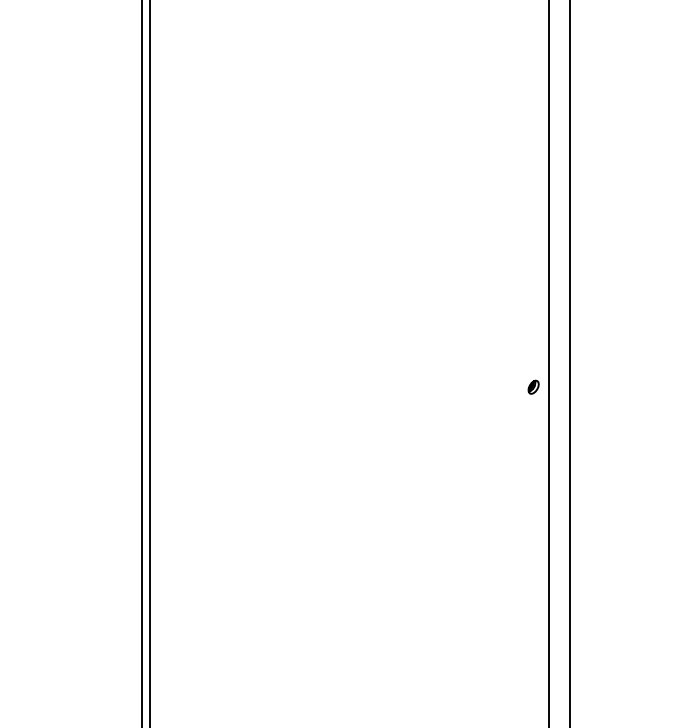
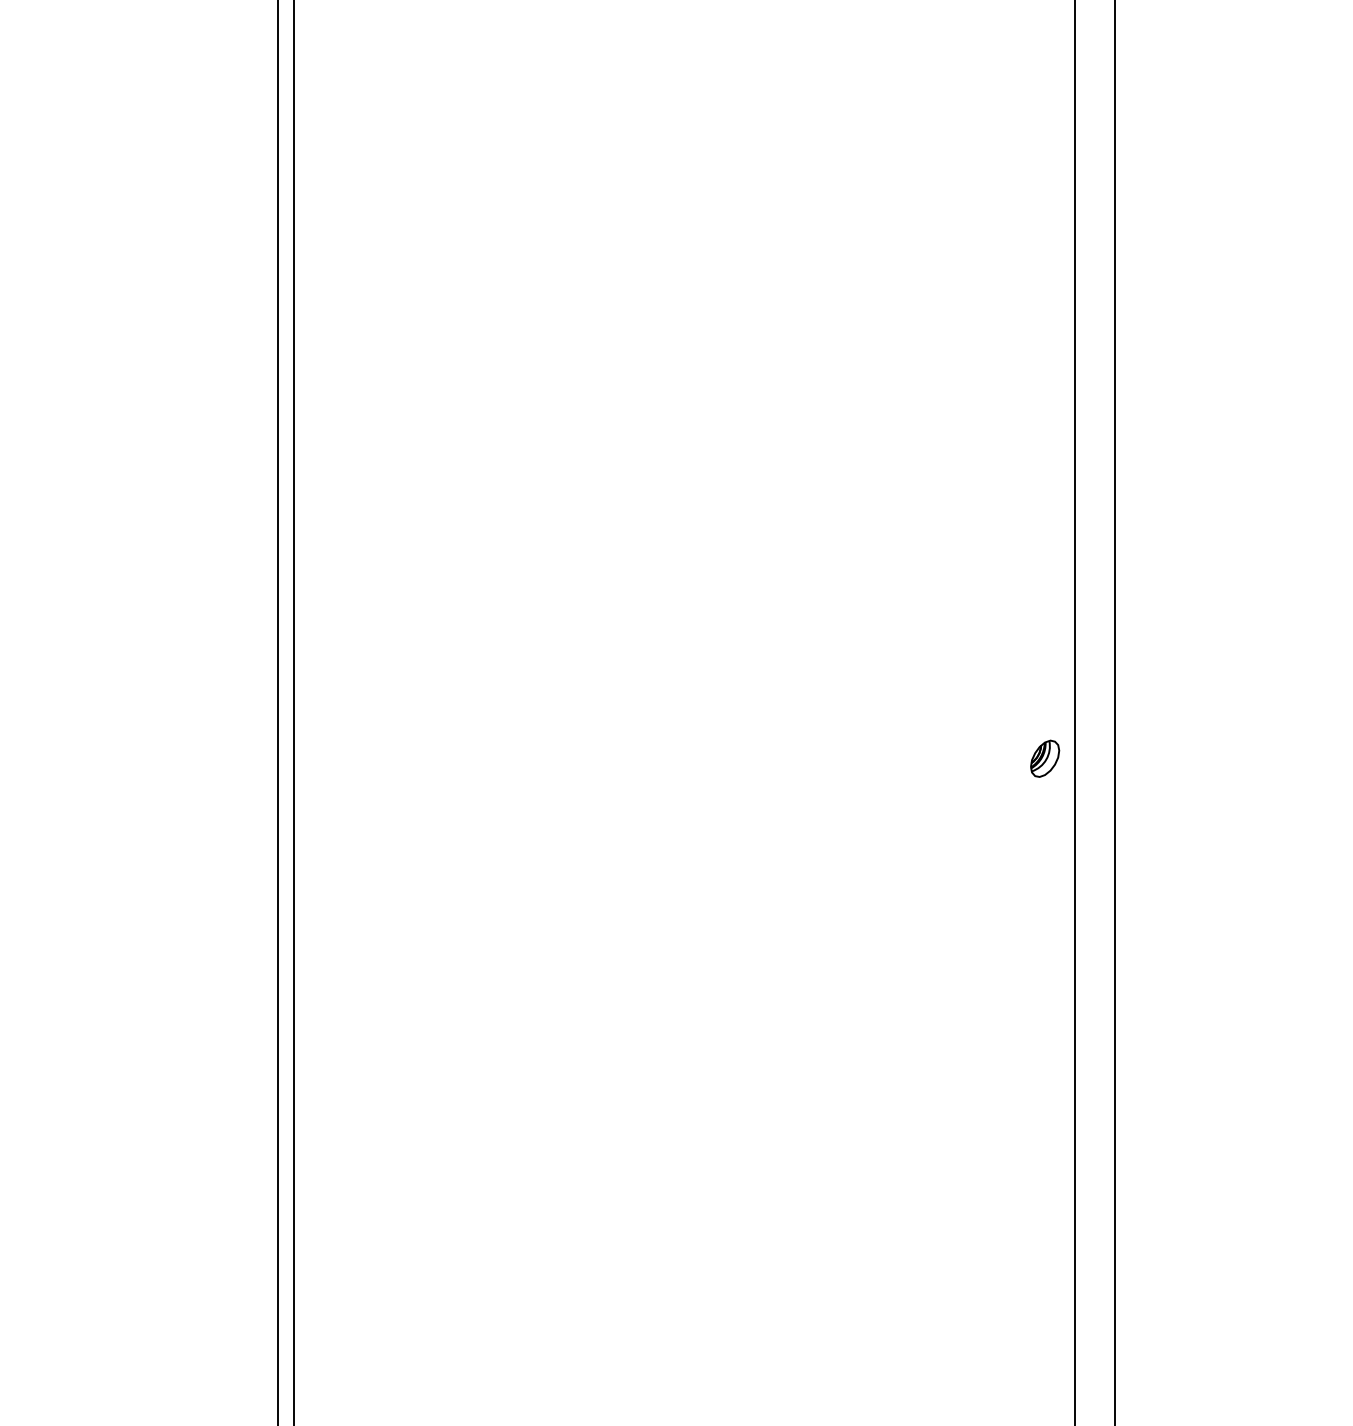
part: (533, 386) -> (1044, 757), size x1.4

